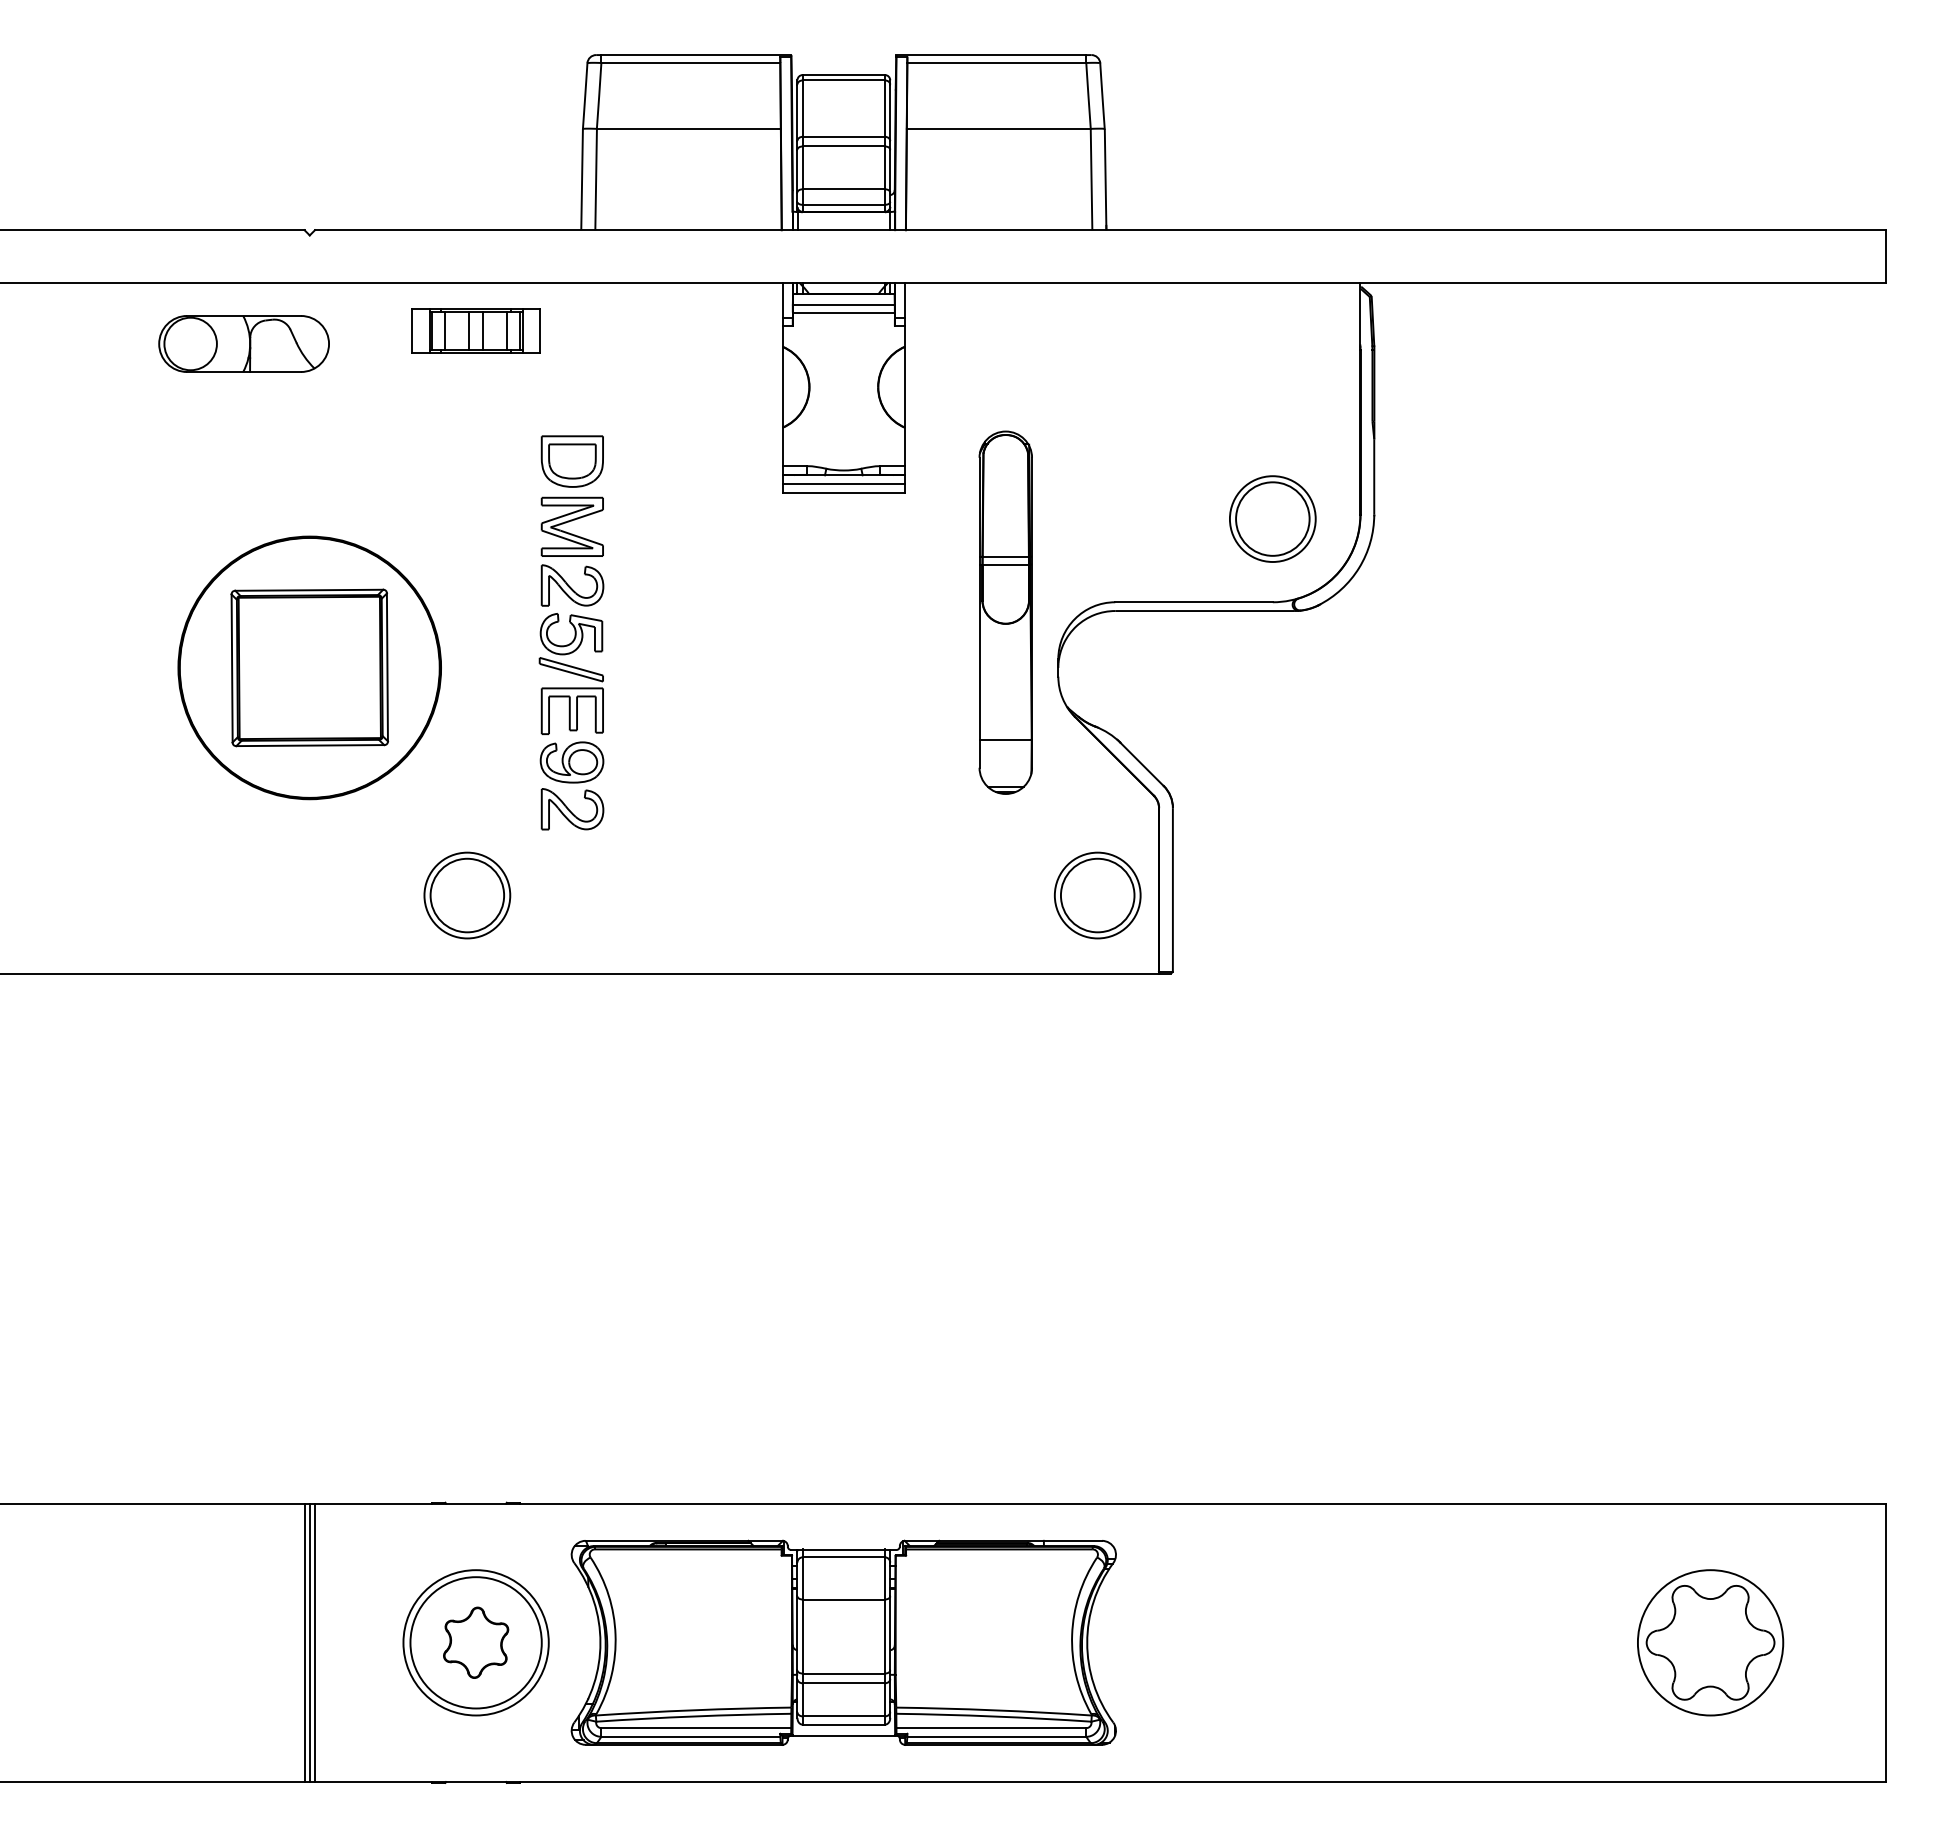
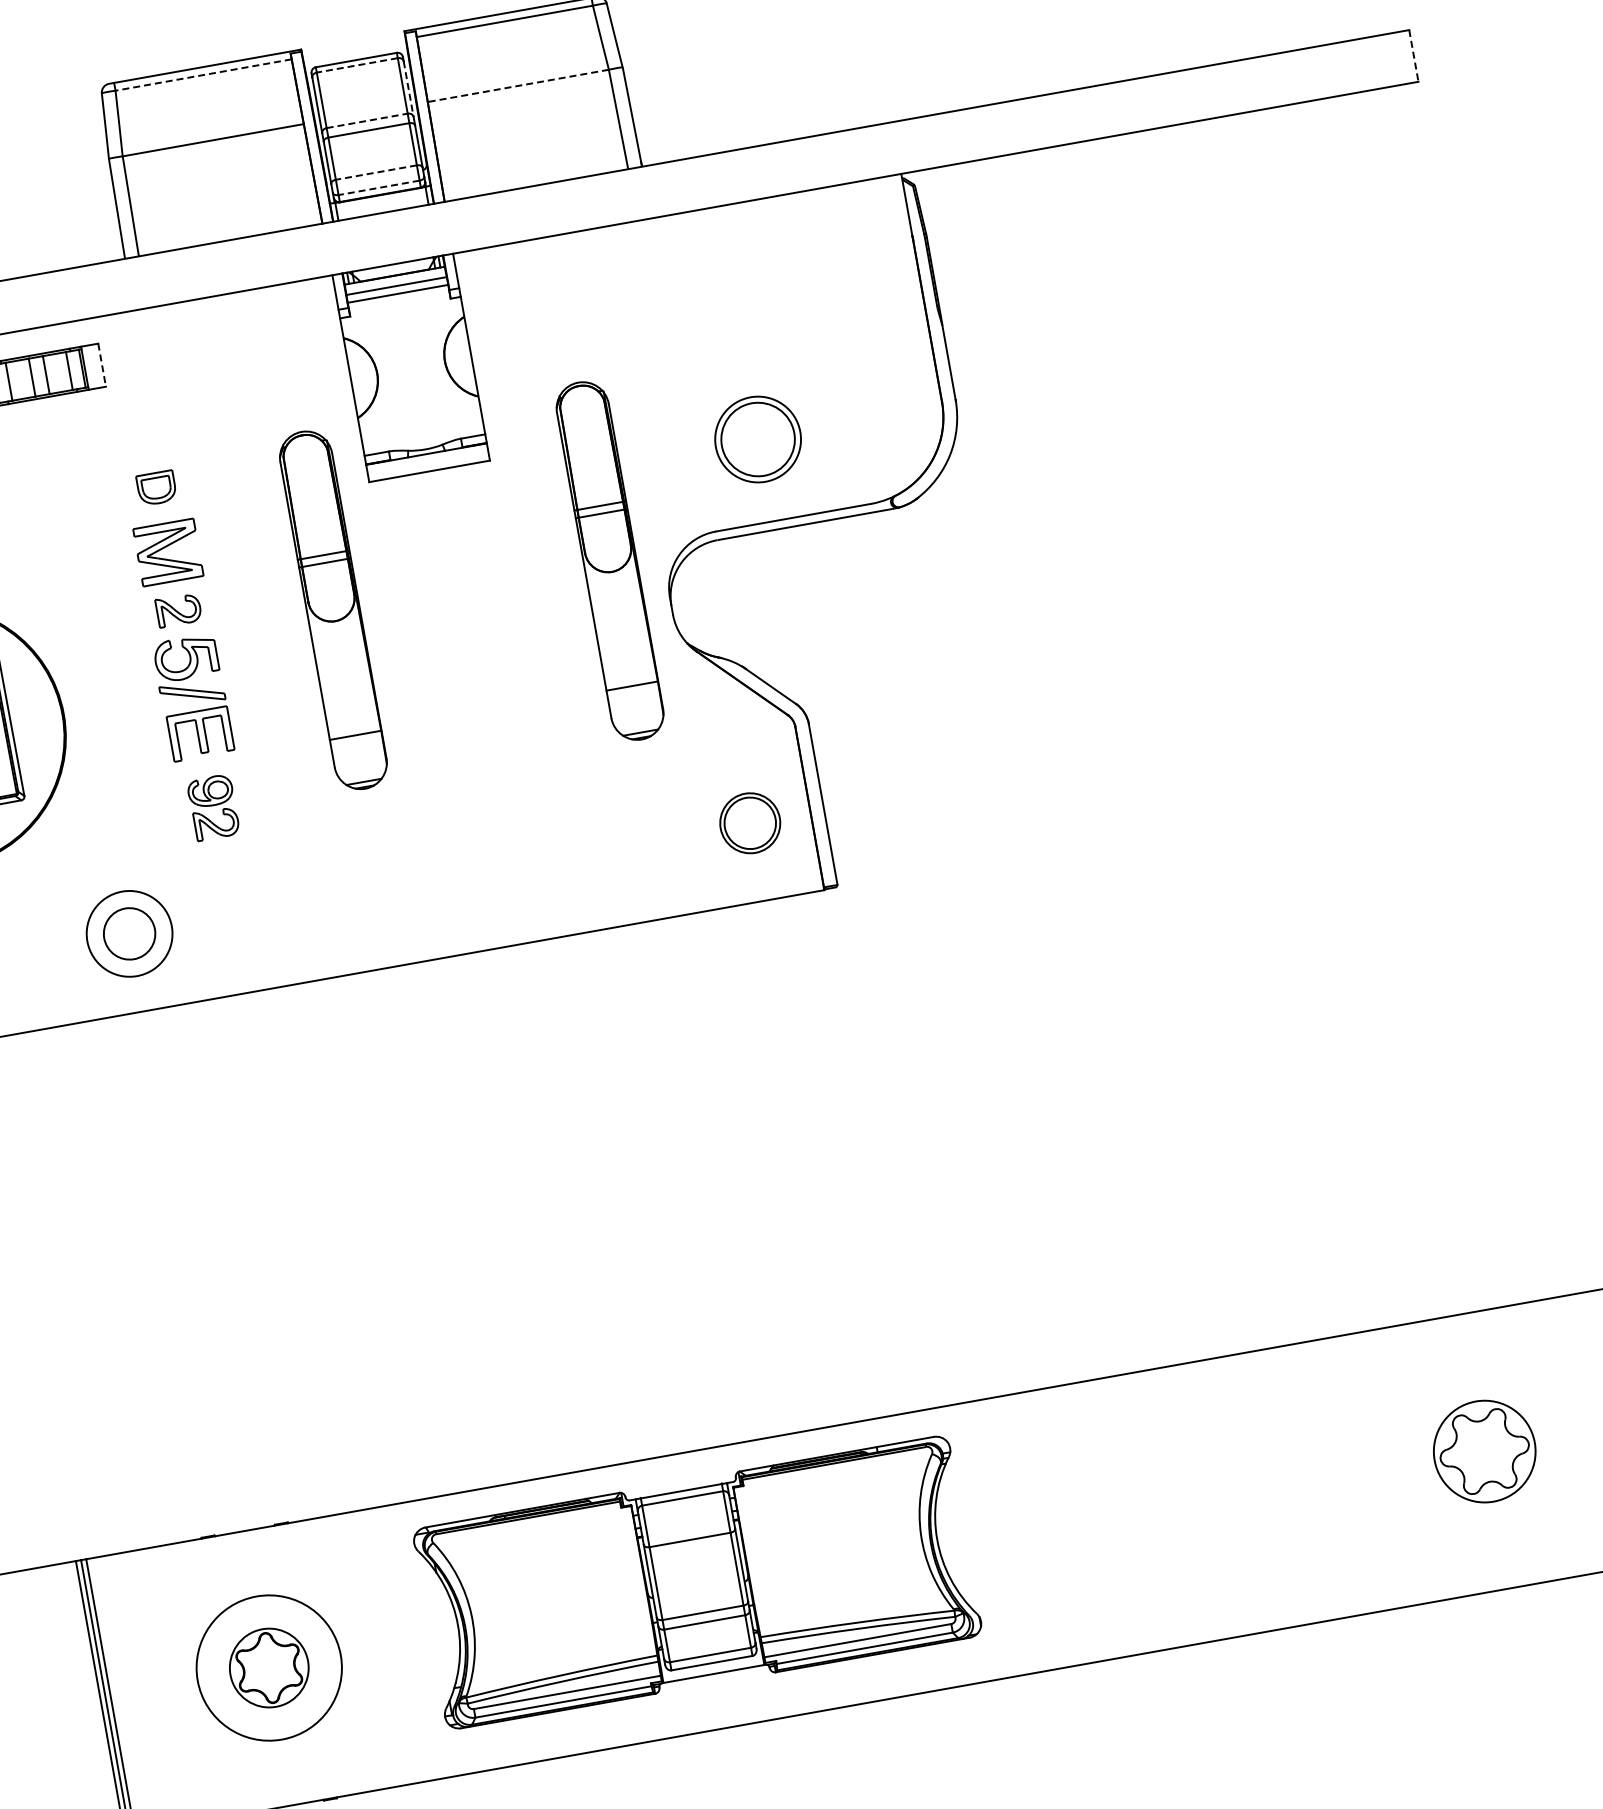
line: (690, 63) -> (203, 75), solid -> dashed
line: (843, 80) -> (356, 65), solid -> dashed
line: (890, 113) -> (409, 89), solid -> dashed
line: (998, 128) -> (517, 85), solid -> dashed
line: (844, 136) -> (367, 120), solid -> dashed
line: (843, 189) -> (376, 172), solid -> dashed
line: (843, 204) -> (378, 187), solid -> dashed
line: (1885, 256) -> (1413, 56), solid -> dashed
line: (540, 330) -> (102, 364), solid -> dashed
part: (571, 461) -> (156, 488), size x0.6
line: (843, 484) -> (427, 463), removed
part: (1272, 518) -> (757, 439), moved
part: (572, 585) -> (178, 610), size x0.7
part: (724, 612) -> (333, 610), added
part: (571, 785) -> (212, 807), size x0.7
circle: (467, 895) -> (129, 933), size x0.7
part: (1097, 895) -> (749, 823), size x0.7
circle: (475, 1642) -> (268, 1667), size x0.6
part: (843, 1642) -> (697, 1582), moved
part: (1710, 1642) -> (1484, 1451), size x0.7

